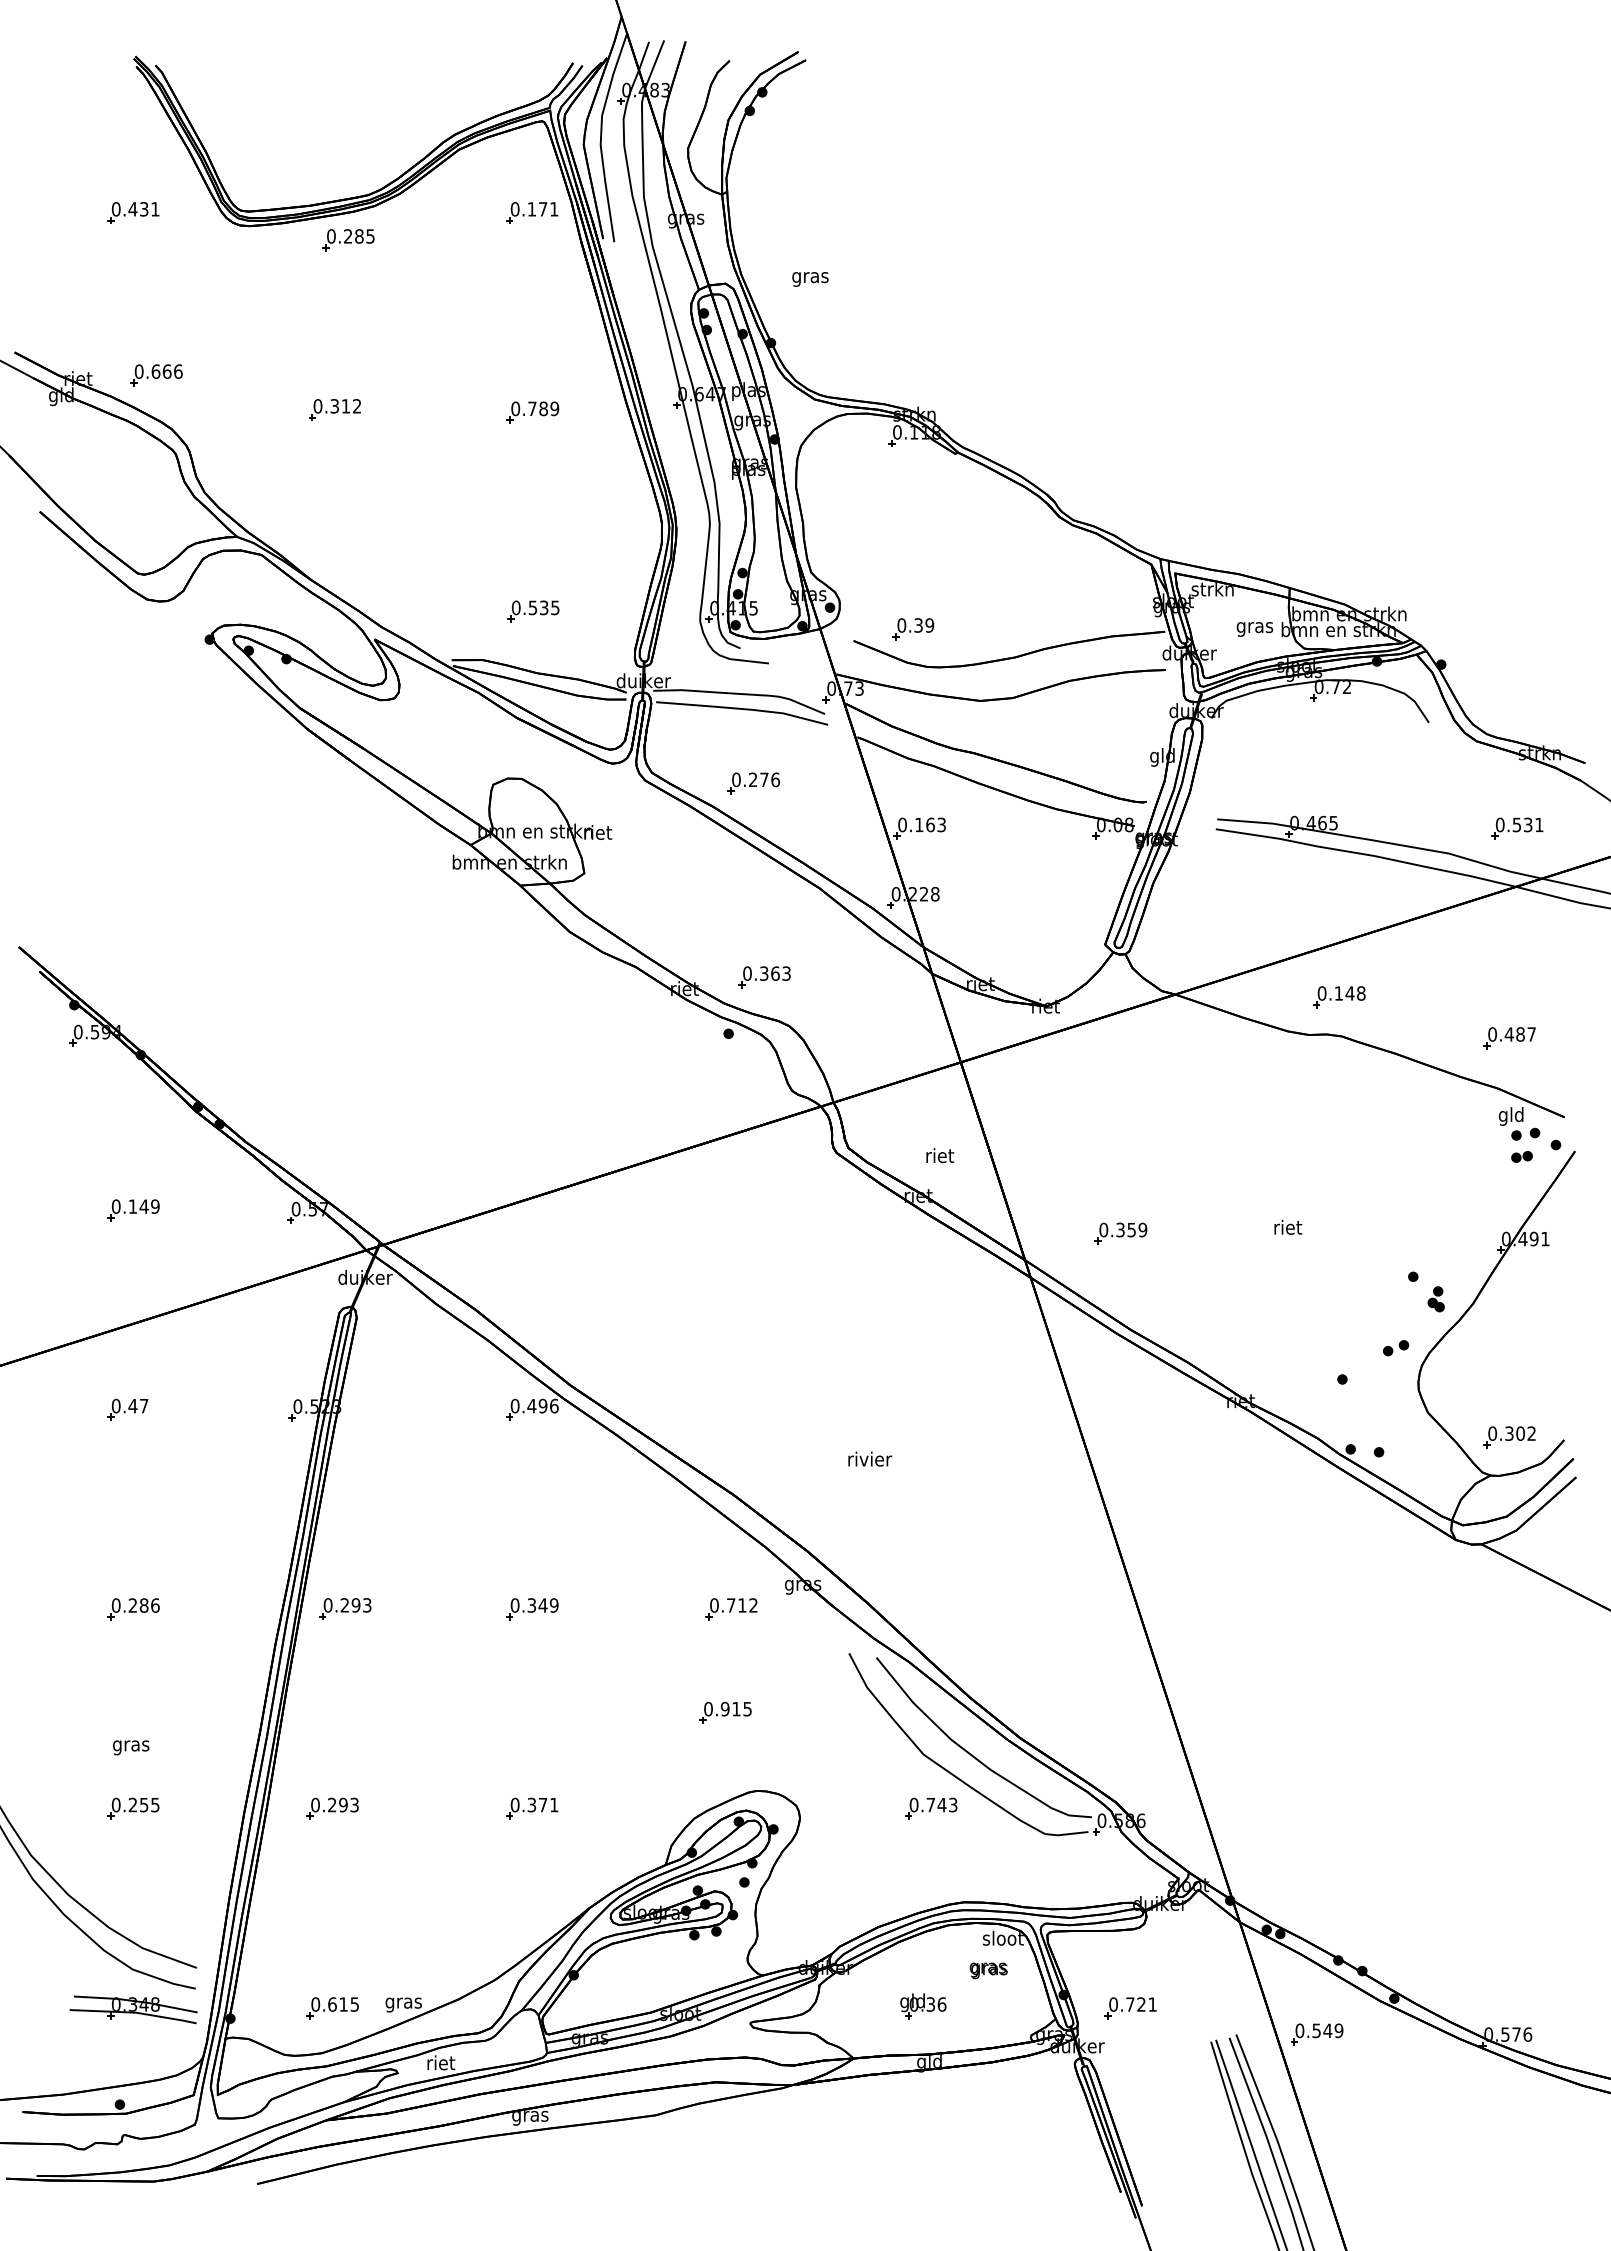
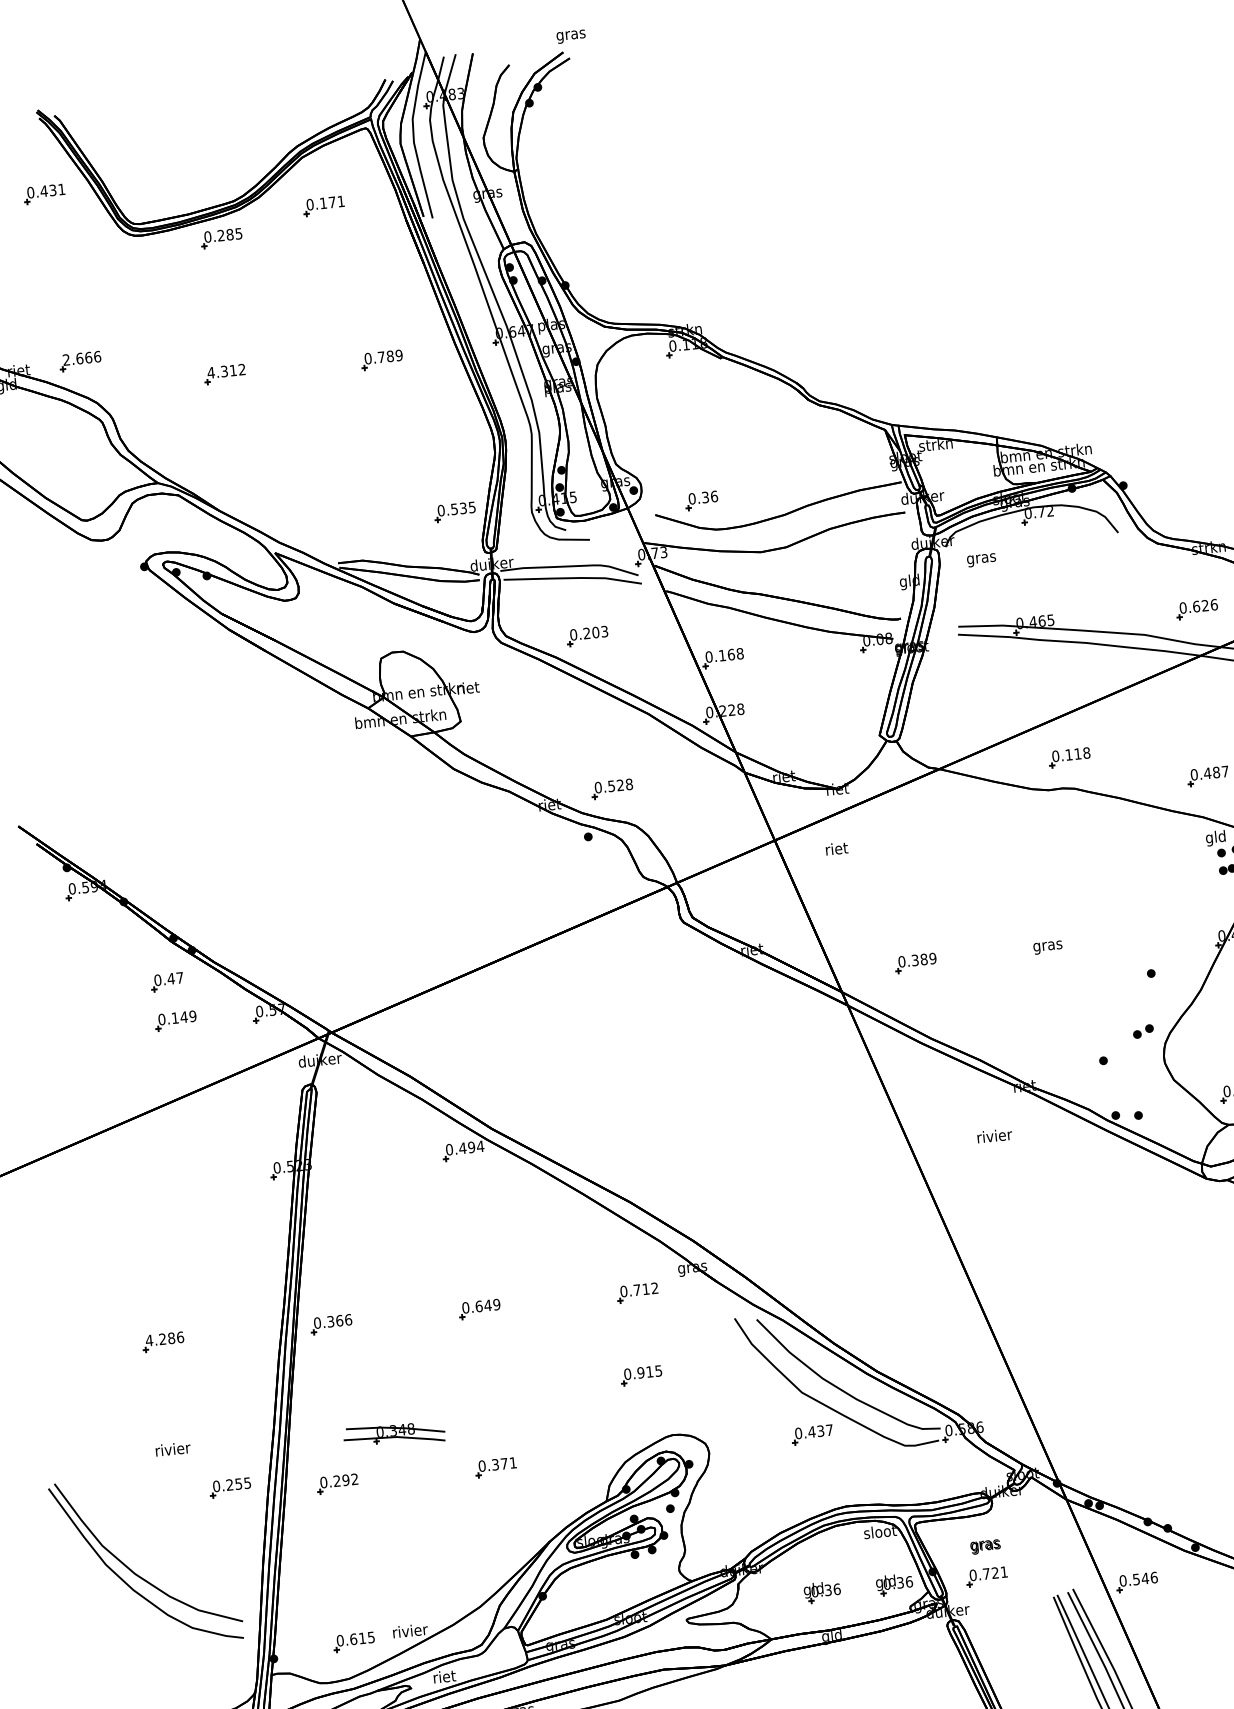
part: (133, 212) -> (44, 193), moved
part: (532, 212) -> (324, 205), moved
text: (810, 279) -> (571, 36), moved
text: (138, 371) -> (65, 359), 0.666 -> 2.666
text: (317, 406) -> (210, 373), 0.312 -> 4.312
part: (533, 611) -> (455, 512), moved
text: (929, 625) -> (714, 496), 0.39 -> 0.36
text: (1254, 629) -> (981, 560), moved
text: (770, 779) -> (600, 631), 0.276 -> 0.203
text: (941, 824) -> (739, 653), 0.163 -> 0.168
text: (1527, 824) -> (1204, 605), 0.531 -> 0.626
text: (775, 973) -> (620, 785), 0.363 -> 0.528
text: (1349, 993) -> (1077, 754), 0.148 -> 0.118
text: (940, 1155) -> (837, 848), moved
part: (133, 1210) -> (175, 1021), moved
text: (1287, 1228) -> (1047, 945), riet -> gras
text: (1131, 1229) -> (923, 959), 0.359 -> 0.389
part: (1435, 1299) -> (1170, 989), removed
text: (553, 1405) -> (479, 1146), 0.496 -> 0.494
part: (127, 1409) -> (167, 981), moved
text: (870, 1458) -> (995, 1135), moved
text: (115, 1605) -> (148, 1340), 0.286 -> 4.286
text: (355, 1605) -> (339, 1320), 0.293 -> 0.366
text: (531, 1605) -> (478, 1306), 0.349 -> 0.649
text: (131, 1745) -> (173, 1450), gras -> rivier
text: (941, 1804) -> (820, 1430), 0.743 -> 0.437
text: (354, 1805) -> (354, 1479), 0.293 -> 0.292
part: (133, 1808) -> (230, 1487), moved
text: (988, 1970) -> (985, 1546), moved
text: (404, 2002) -> (410, 1631), gras -> rivier
part: (1014, 2006) -> (894, 1584), added
part: (133, 2009) -> (394, 1434), moved
text: (1338, 2030) -> (1153, 1577), 0.549 -> 0.546

